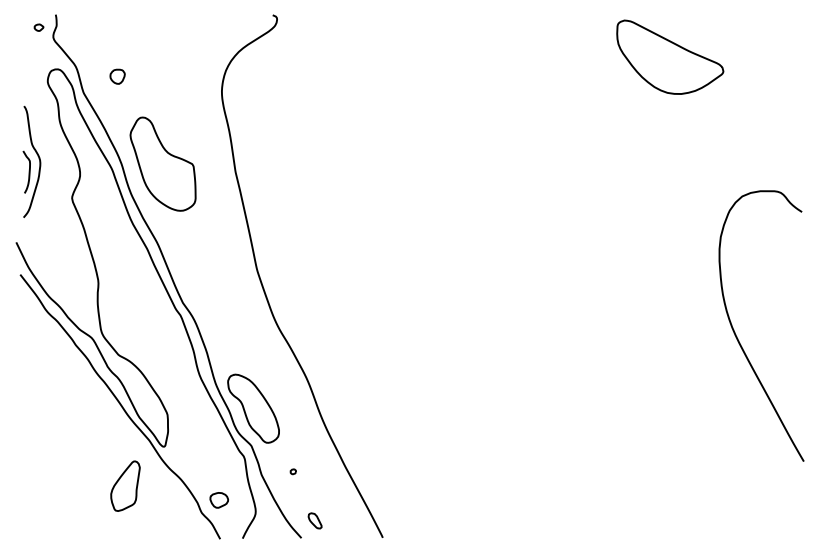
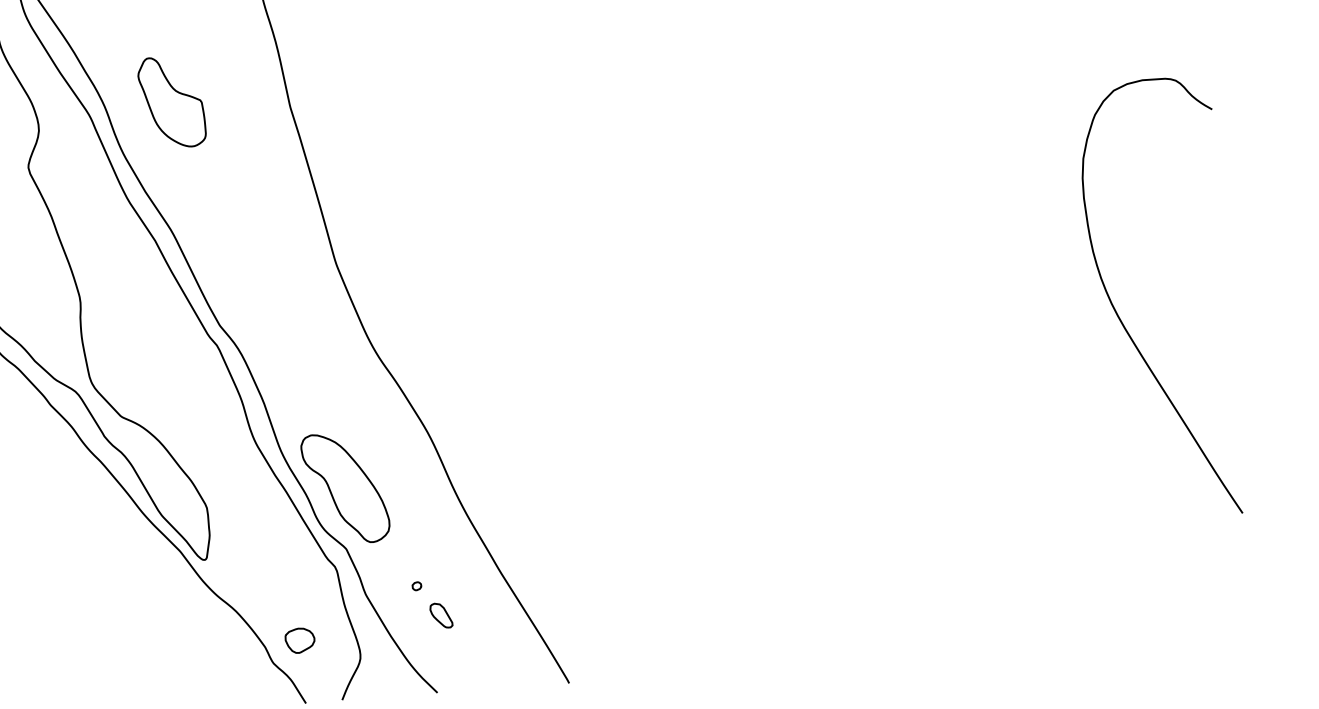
part: (162, 163) -> (170, 101), size x0.6
part: (125, 485) -> (146, 626), removed
part: (314, 520) -> (440, 615), moved

